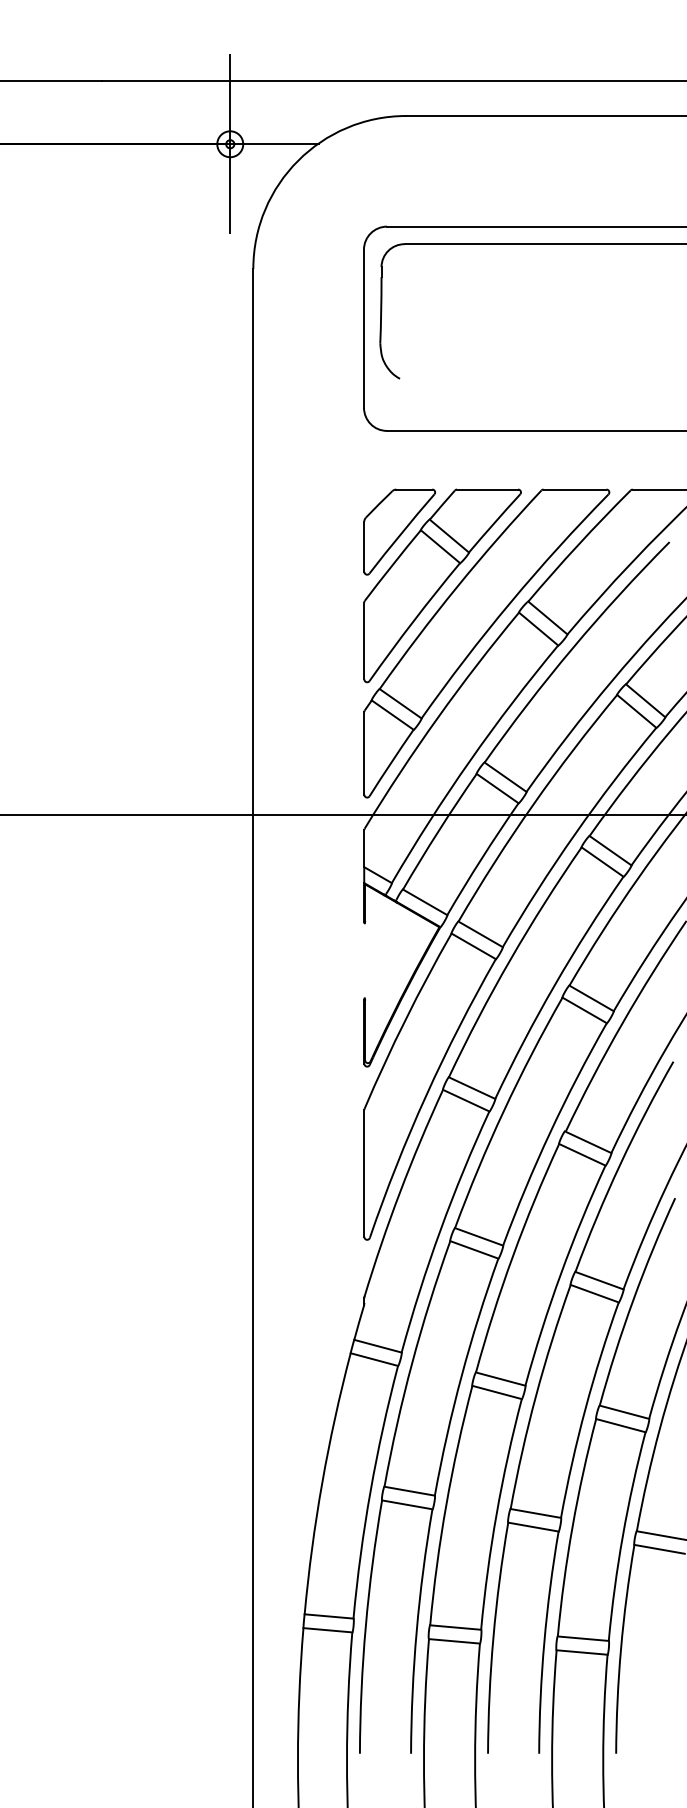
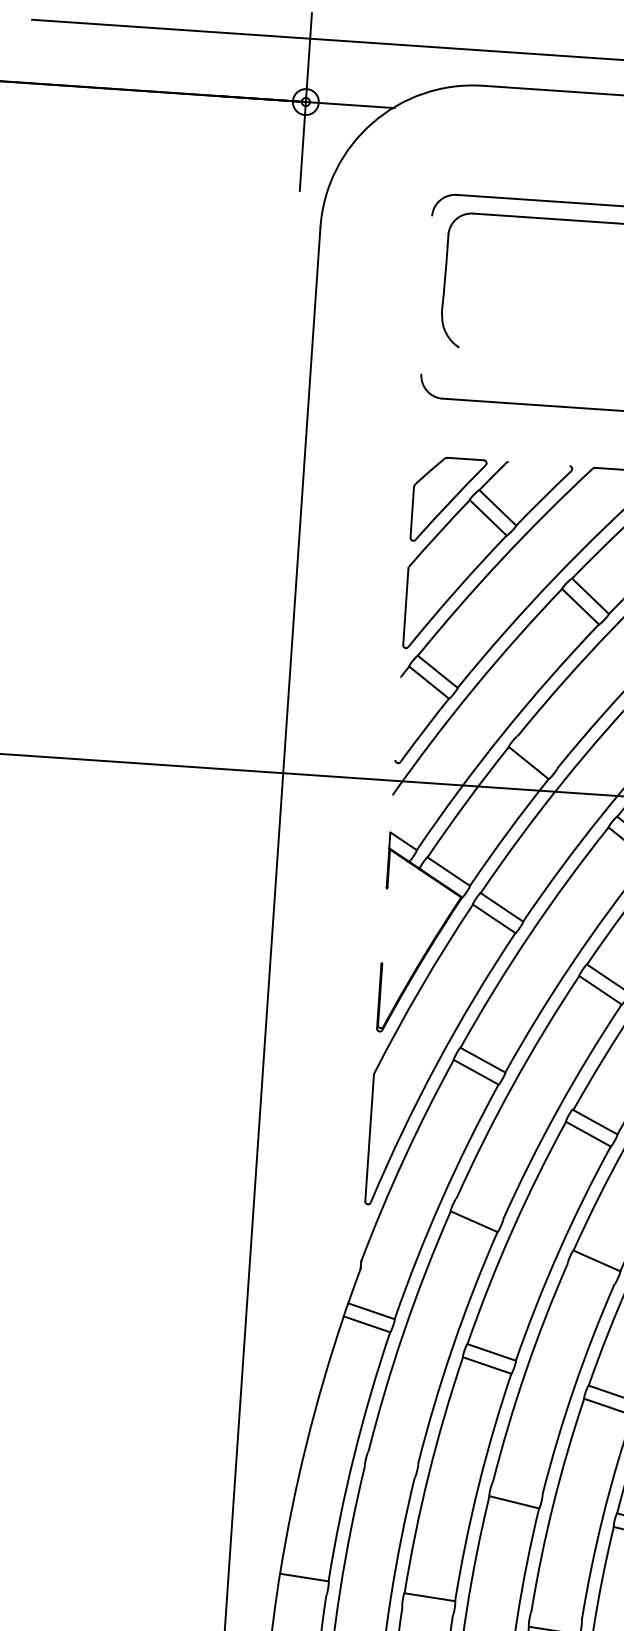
line: (363, 328) -> (426, 294), removed
line: (487, 489) -> (539, 463), removed
line: (364, 753) -> (398, 718), removed
line: (505, 776) -> (537, 751), removed
line: (364, 848) -> (391, 813), removed
line: (479, 1236) -> (480, 1208), removed
line: (594, 1293) -> (591, 1273), removed
line: (409, 1490) -> (393, 1457), removed
line: (407, 1504) -> (390, 1471), removed
line: (535, 1513) -> (517, 1488), removed
line: (327, 1630) -> (301, 1591), removed
line: (582, 1638) -> (555, 1616), removed
line: (454, 1641) -> (427, 1611), removed

